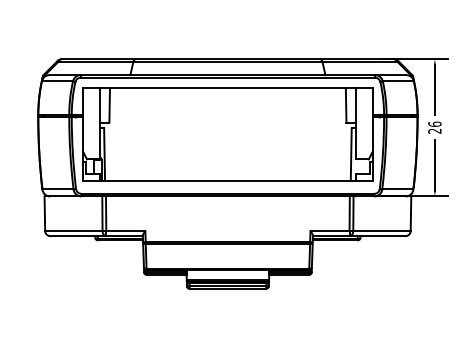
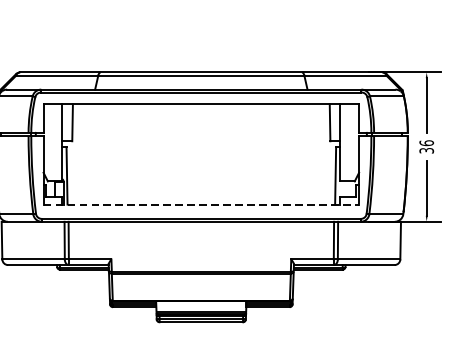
text: (435, 130) -> (427, 149), 26 -> 36
line: (227, 180) -> (200, 204), solid -> dashed

